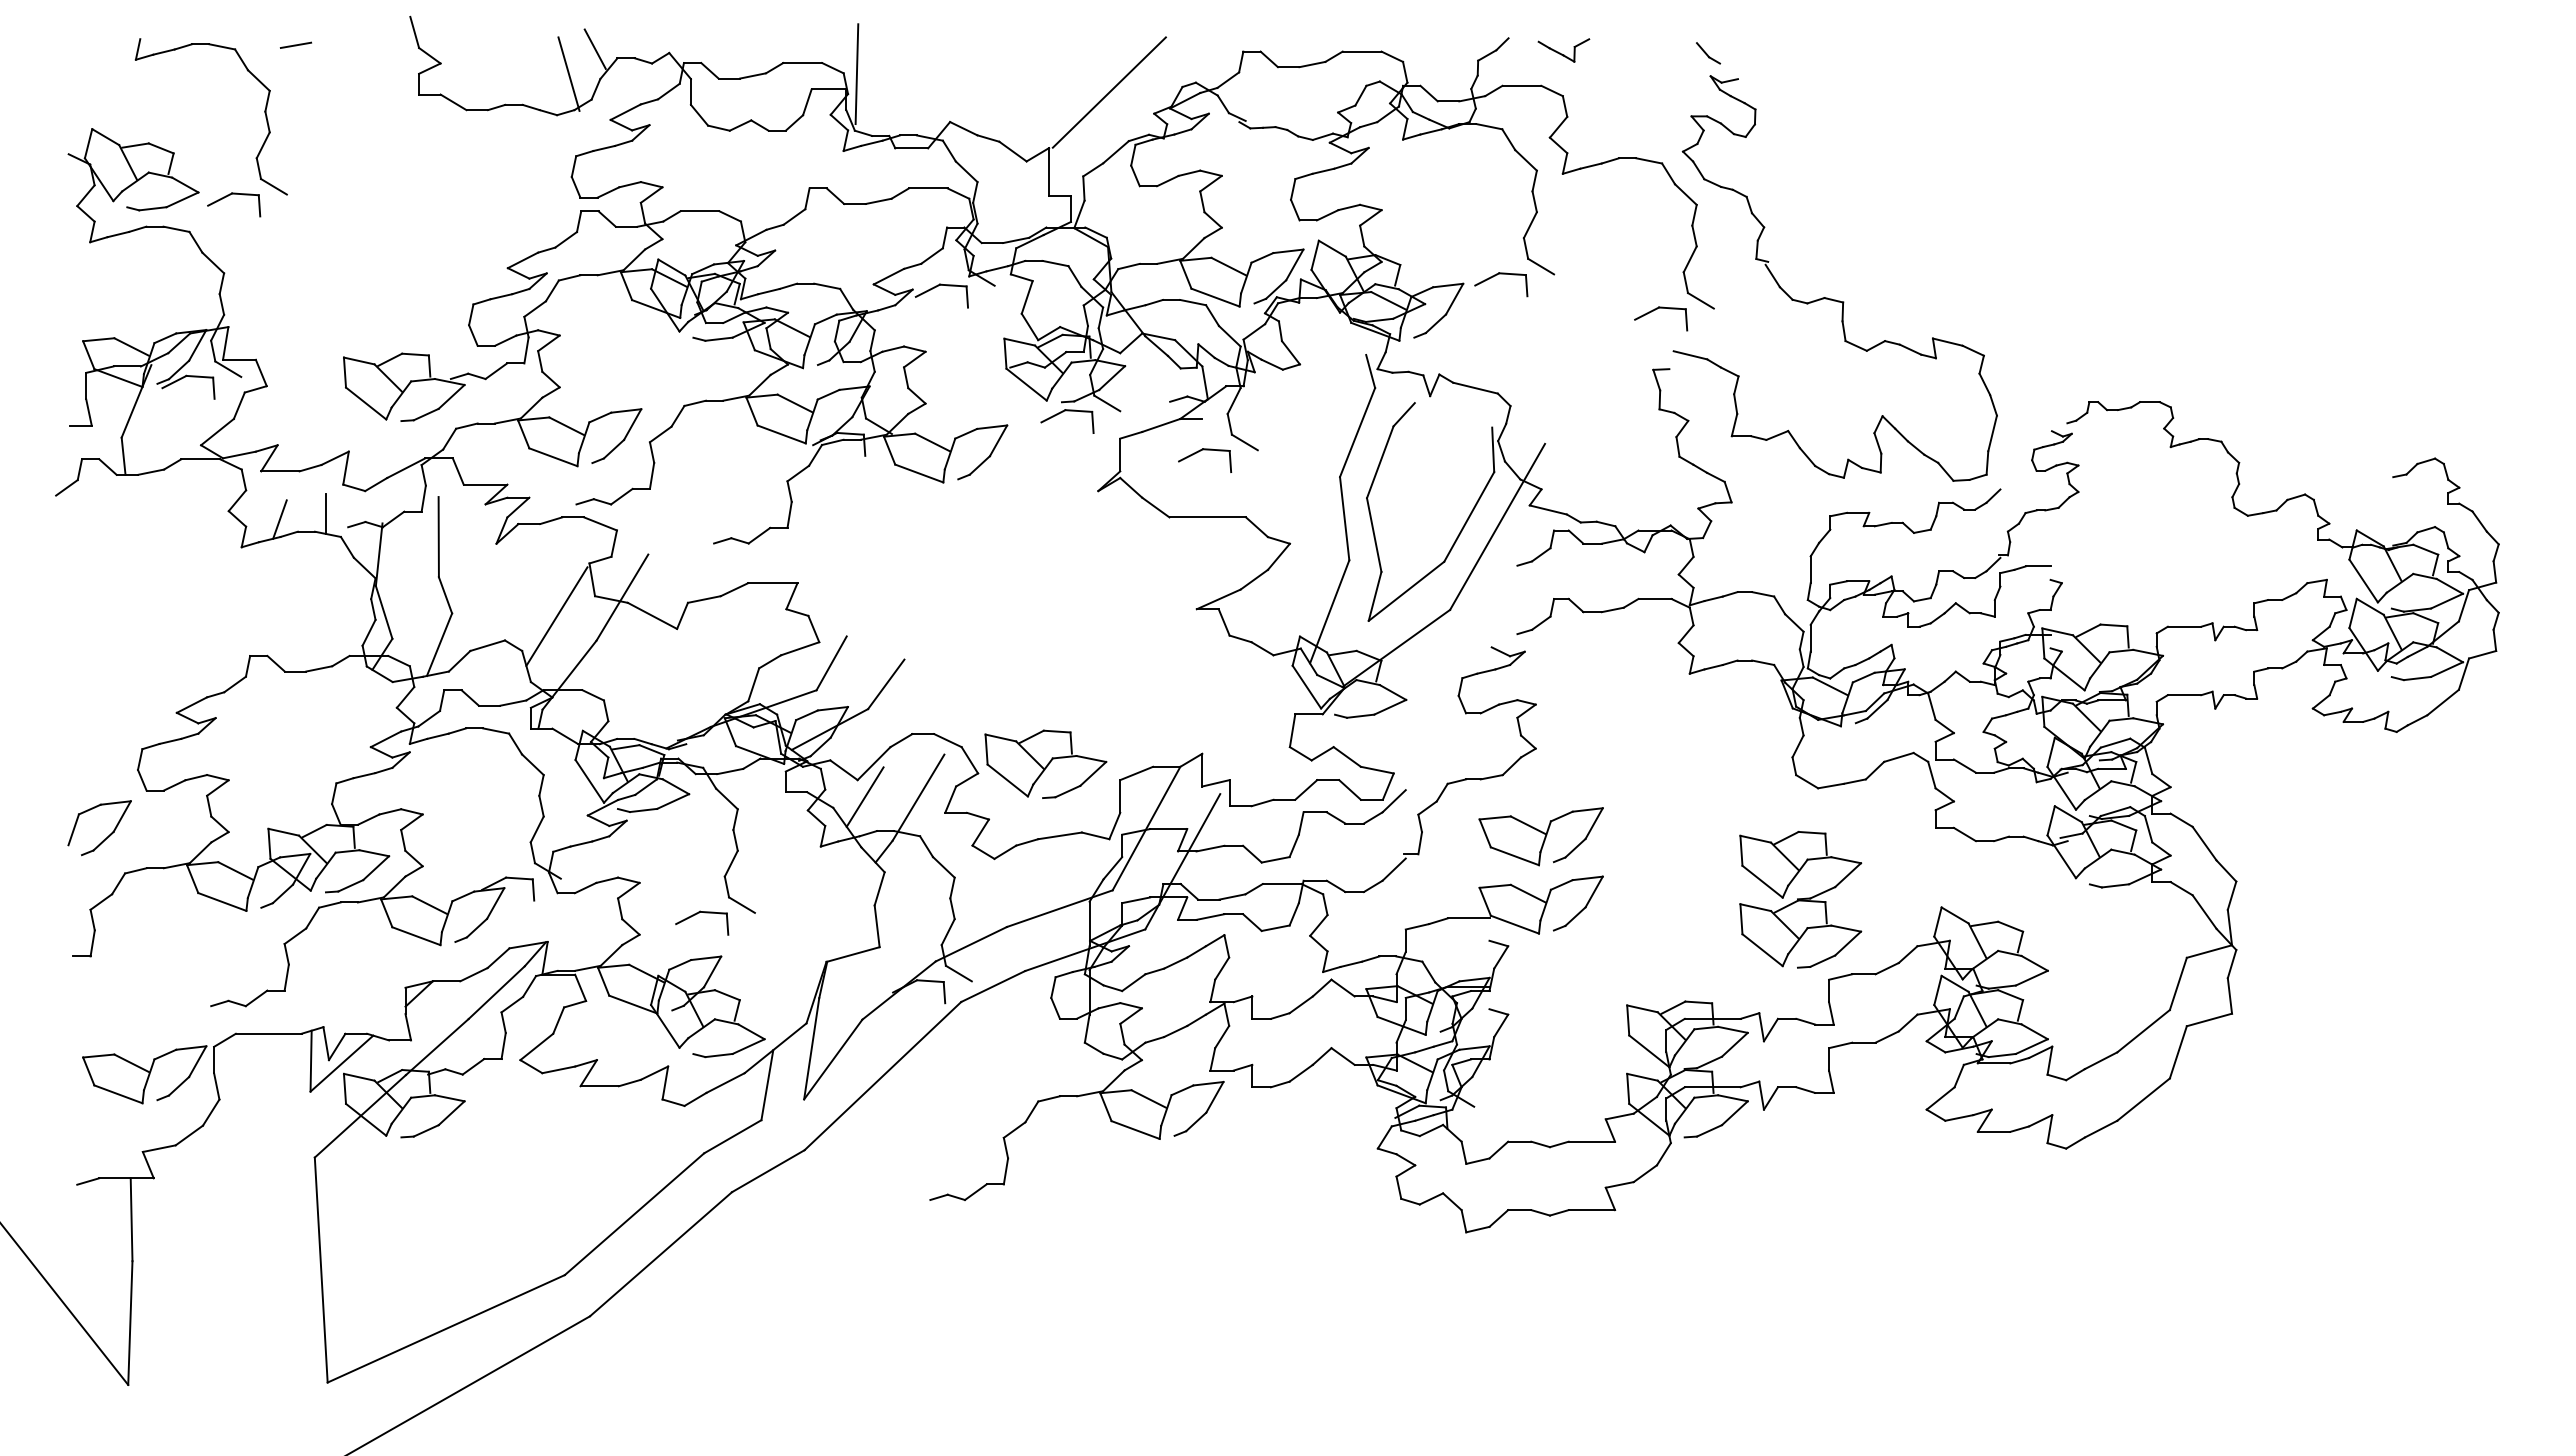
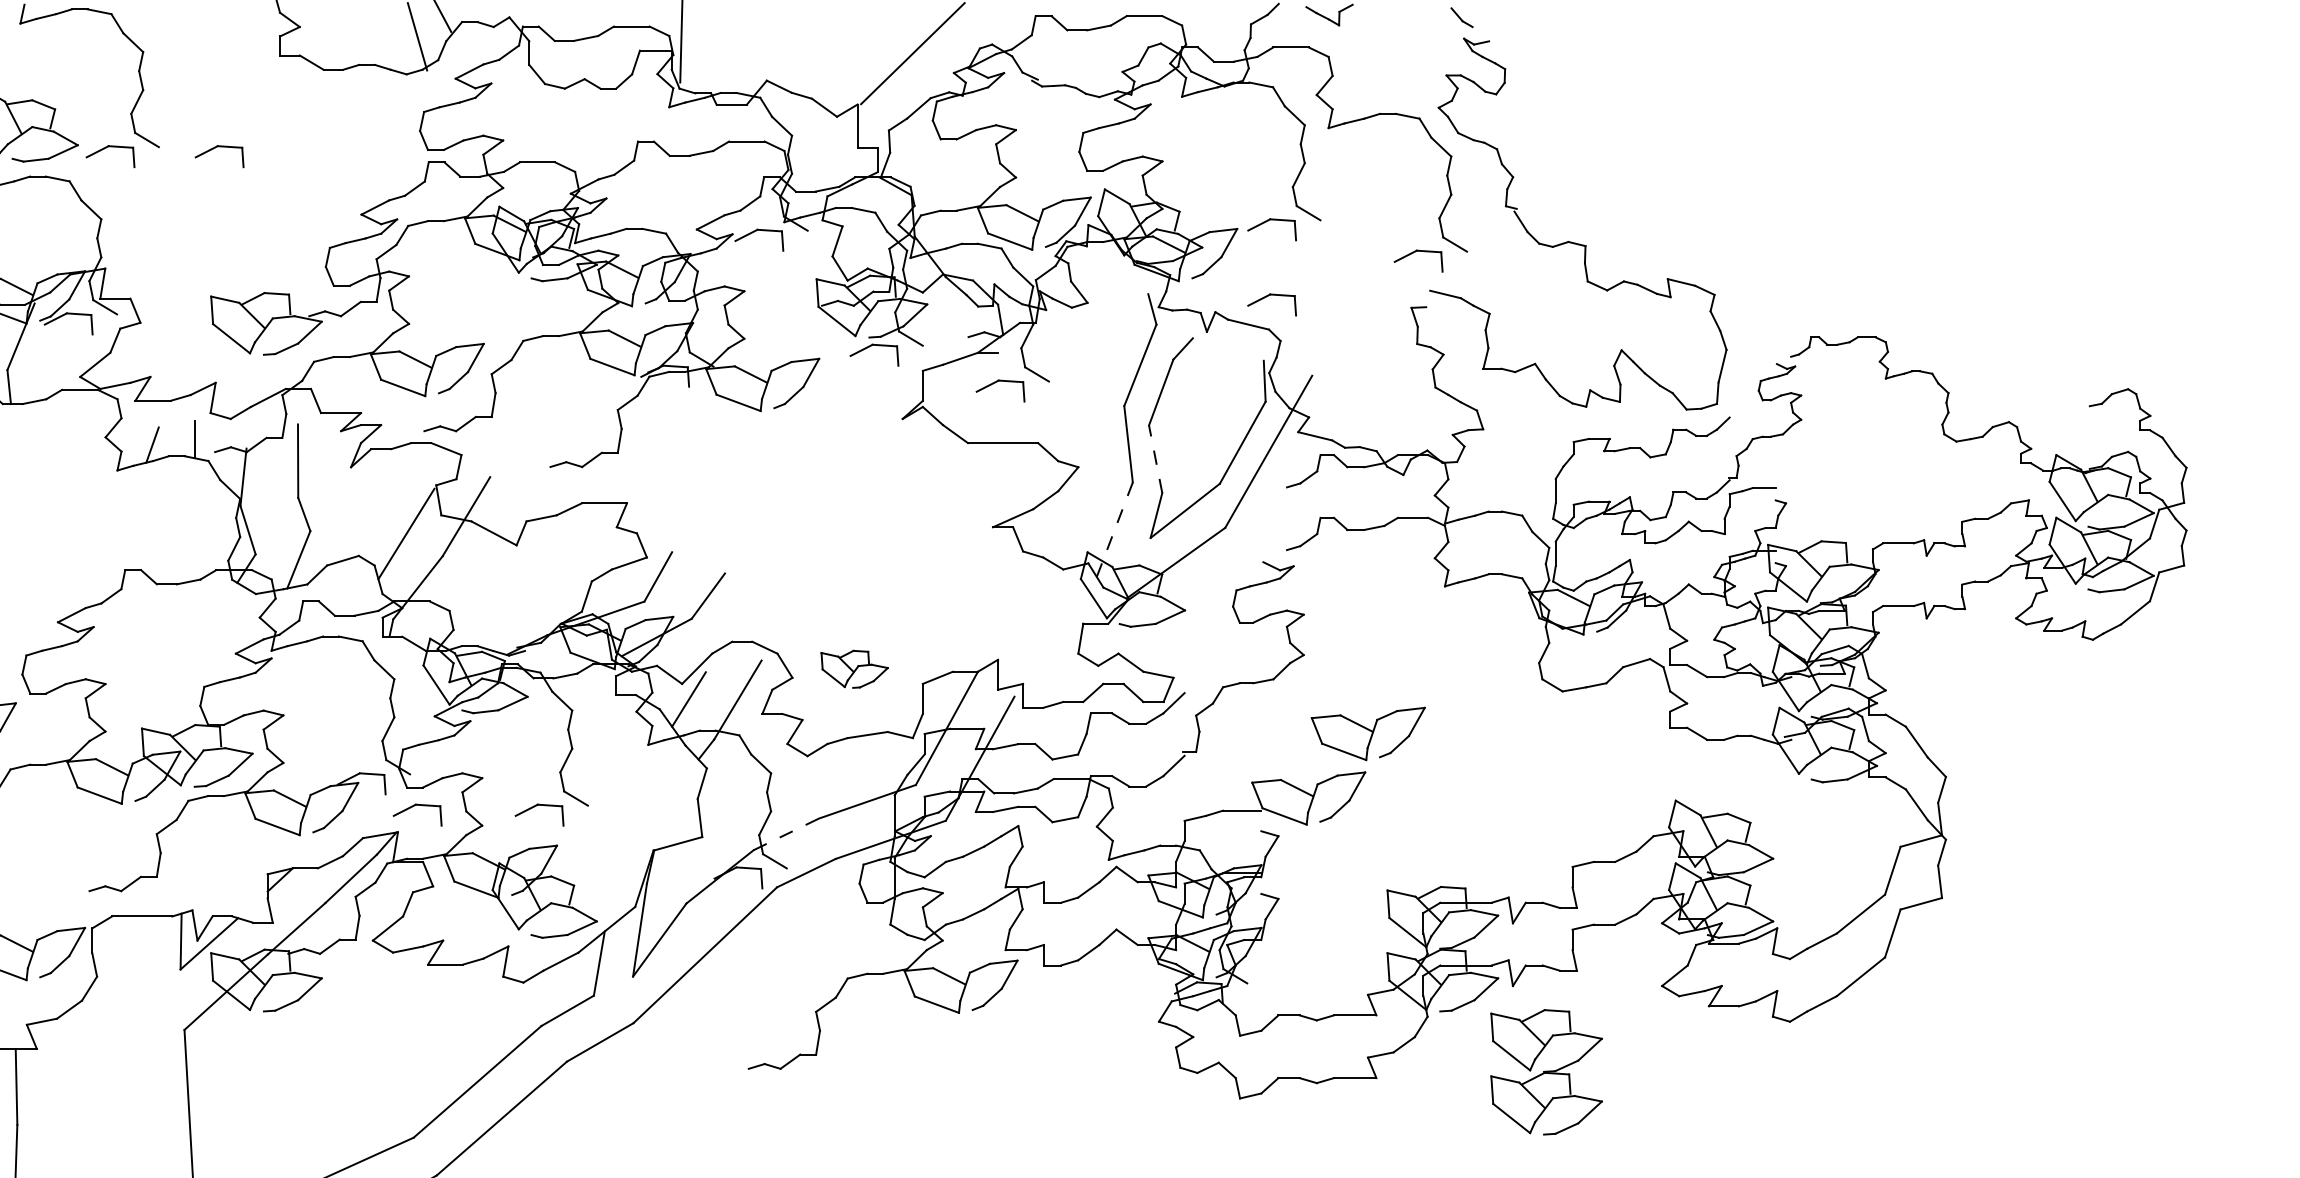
line: (295, 44) -> (166, 9), removed
part: (349, 195) -> (216, 148), added
part: (1497, 357) -> (1268, 296), added
line: (1374, 535) -> (1155, 459), solid -> dashed
line: (1329, 612) -> (1114, 530), solid -> dashed
part: (1045, 763) -> (854, 668), size x0.6
part: (1540, 836) -> (1367, 733), moved
part: (1800, 899) -> (1546, 1072), moved
part: (571, 913) -> (419, 806), added
line: (971, 944) -> (786, 834), solid -> dashed

